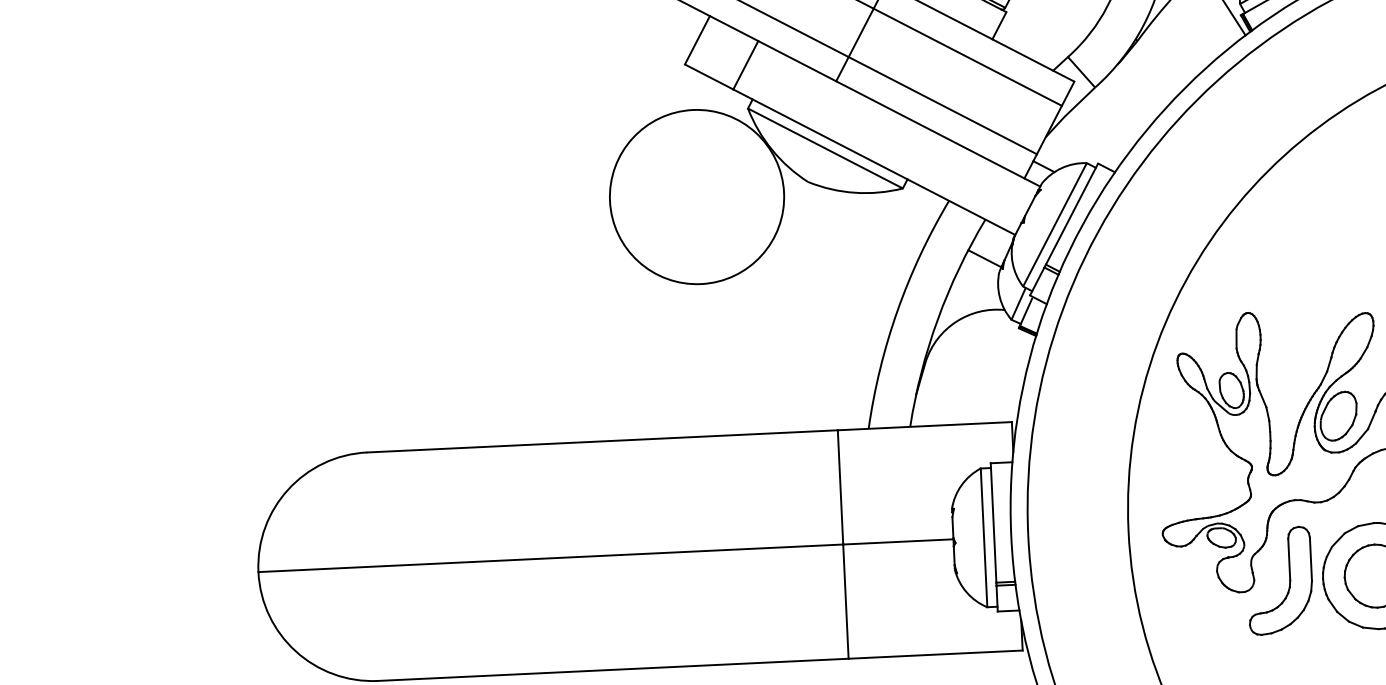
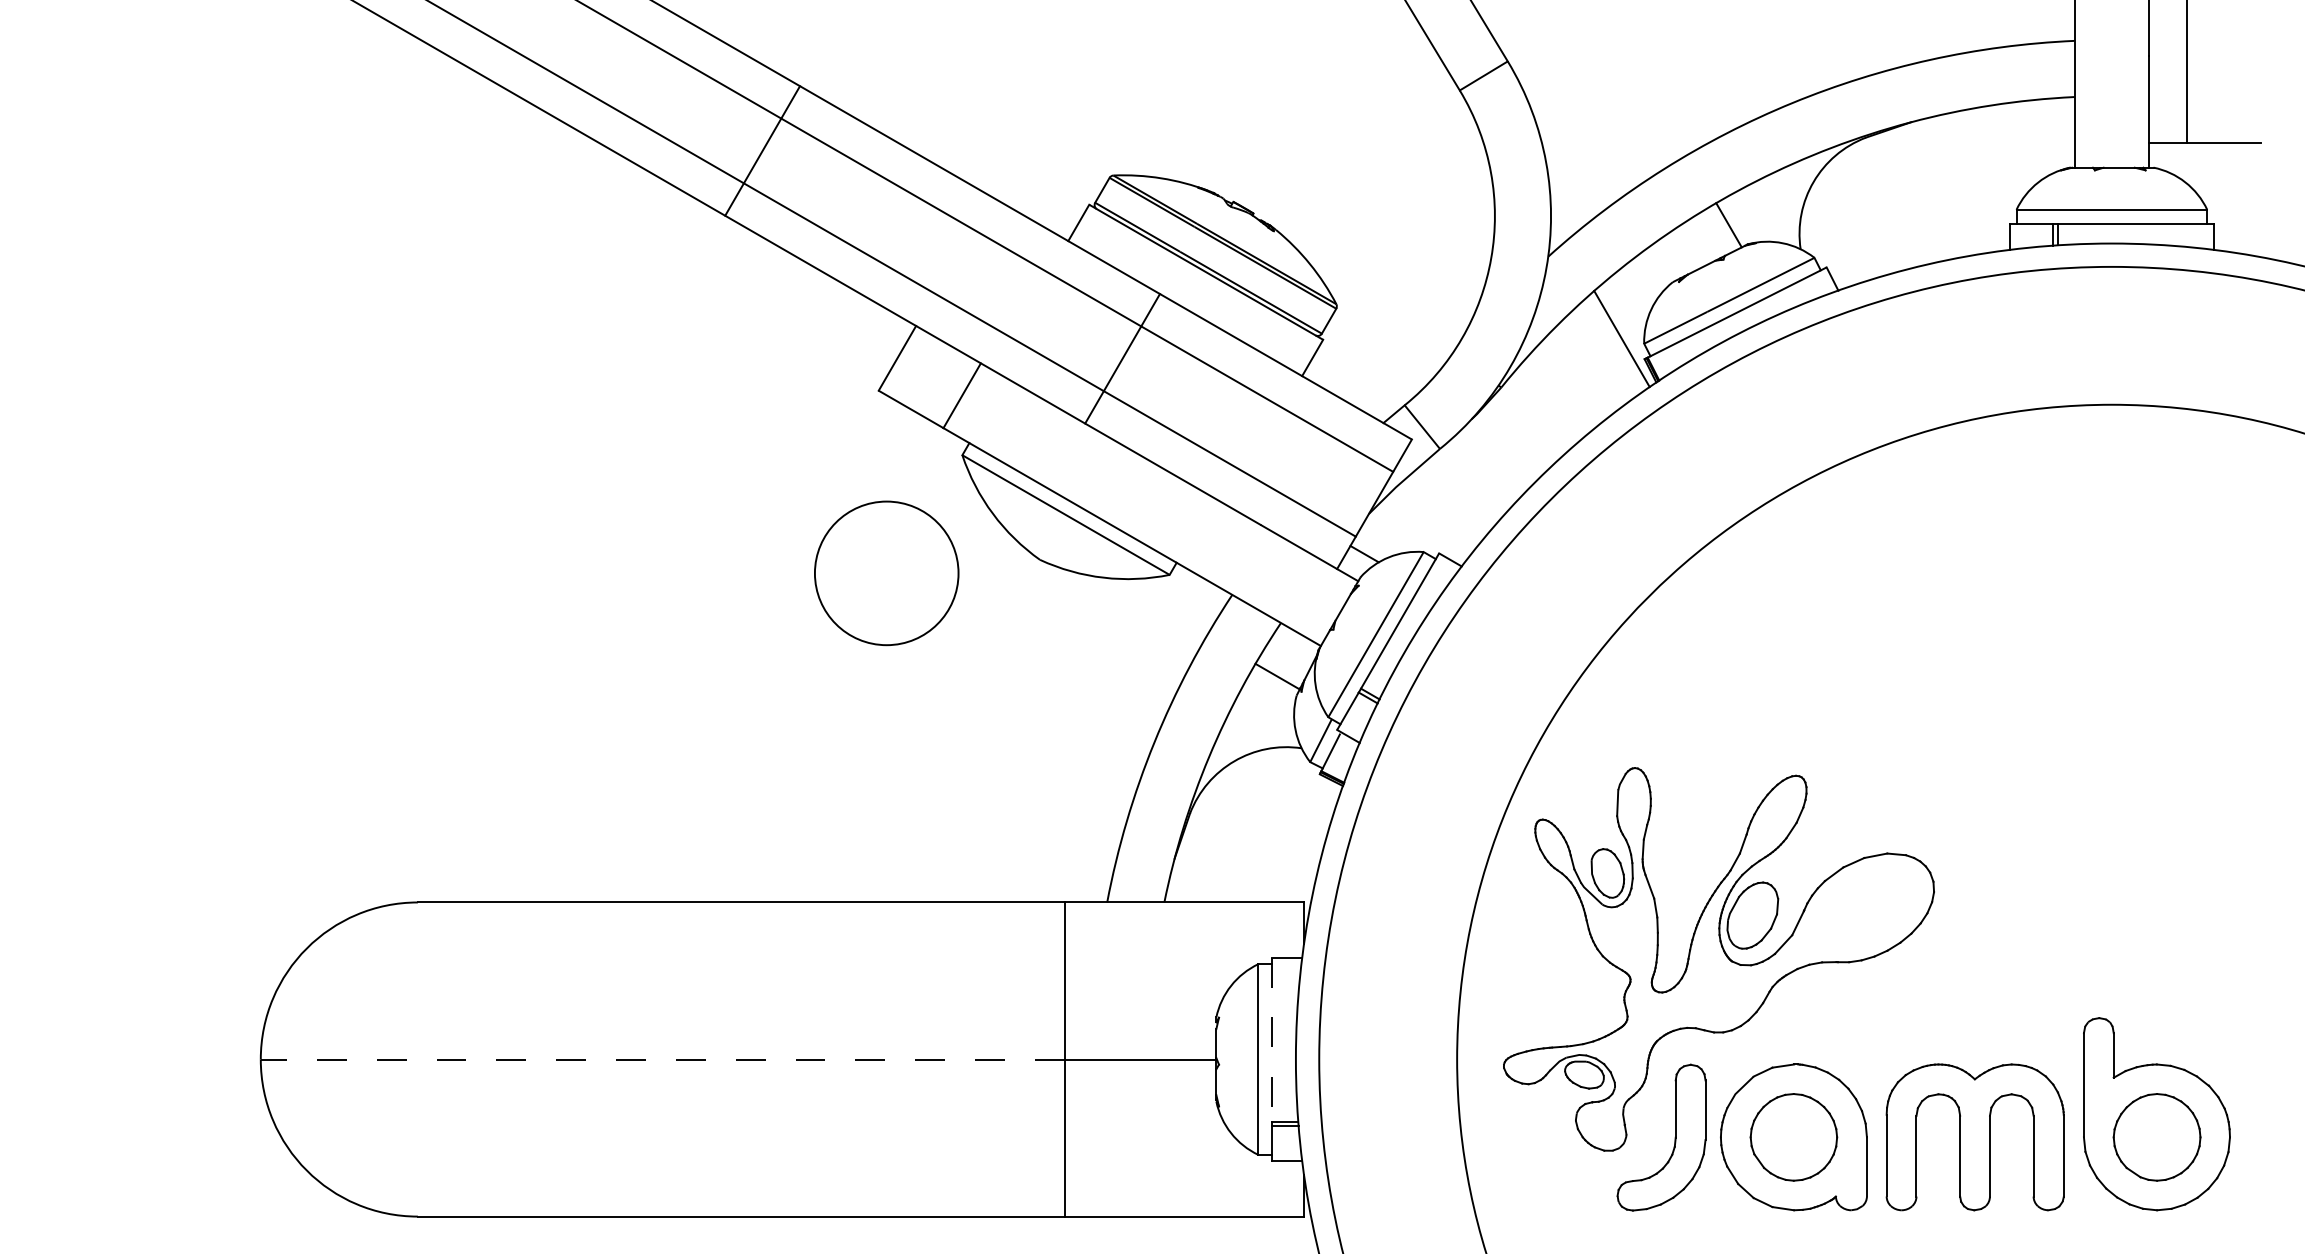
circle: (696, 197) -> (886, 573), size x0.6
line: (993, 523) -> (1272, 1040), solid -> dashed
line: (550, 558) -> (662, 1059), solid -> dashed

